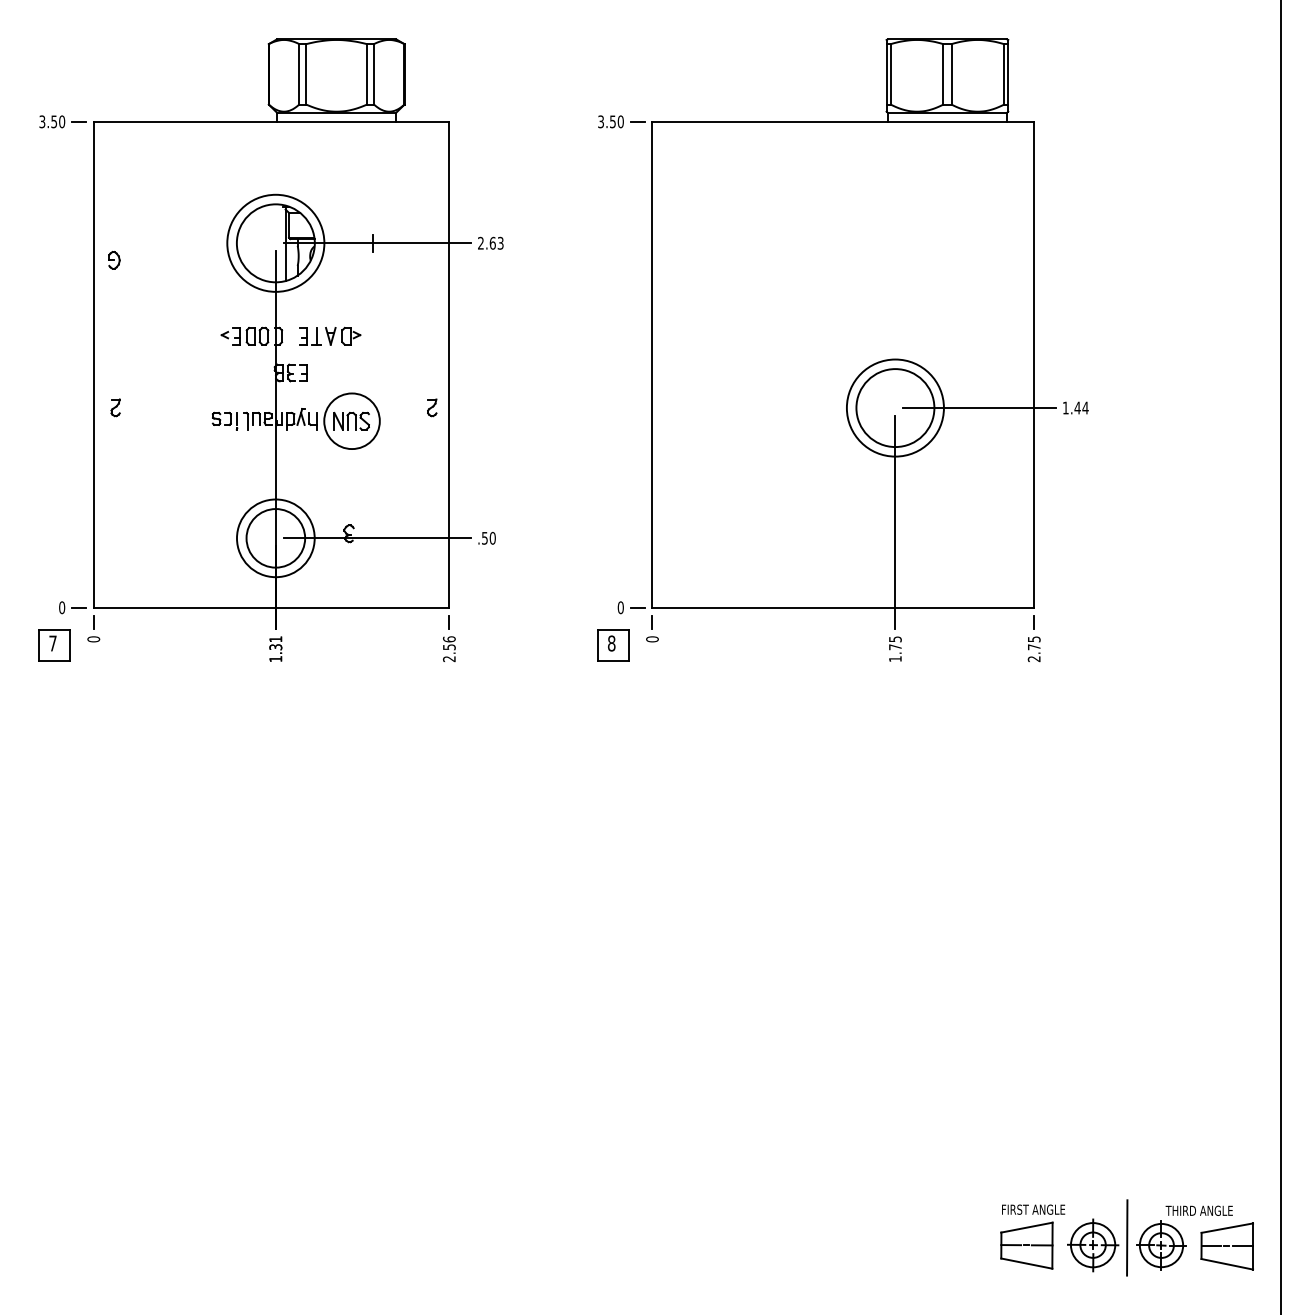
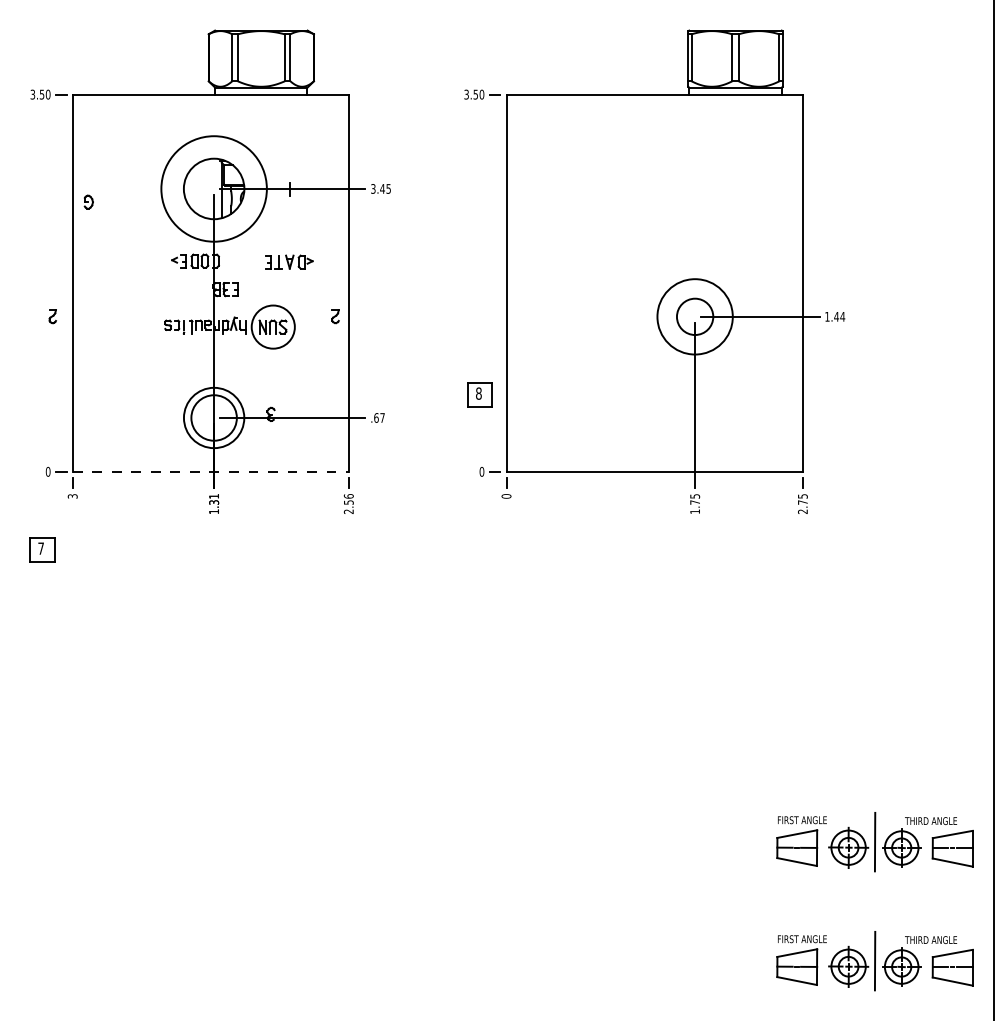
circle: (275, 242) -> (213, 188), size x1.4
text: (490, 242) -> (380, 188), 2.63 -> 3.45
part: (330, 335) -> (289, 261), moved
part: (115, 407) -> (52, 316), moved
circle: (894, 407) -> (694, 316), size x0.6
text: (488, 537) -> (379, 417), .50 -> .67
line: (272, 607) -> (211, 471), solid -> dashed
text: (93, 639) -> (72, 496), 0 -> 3
part: (54, 644) -> (42, 549), moved
part: (612, 644) -> (479, 394), moved
part: (1126, 1085) -> (874, 842), added

